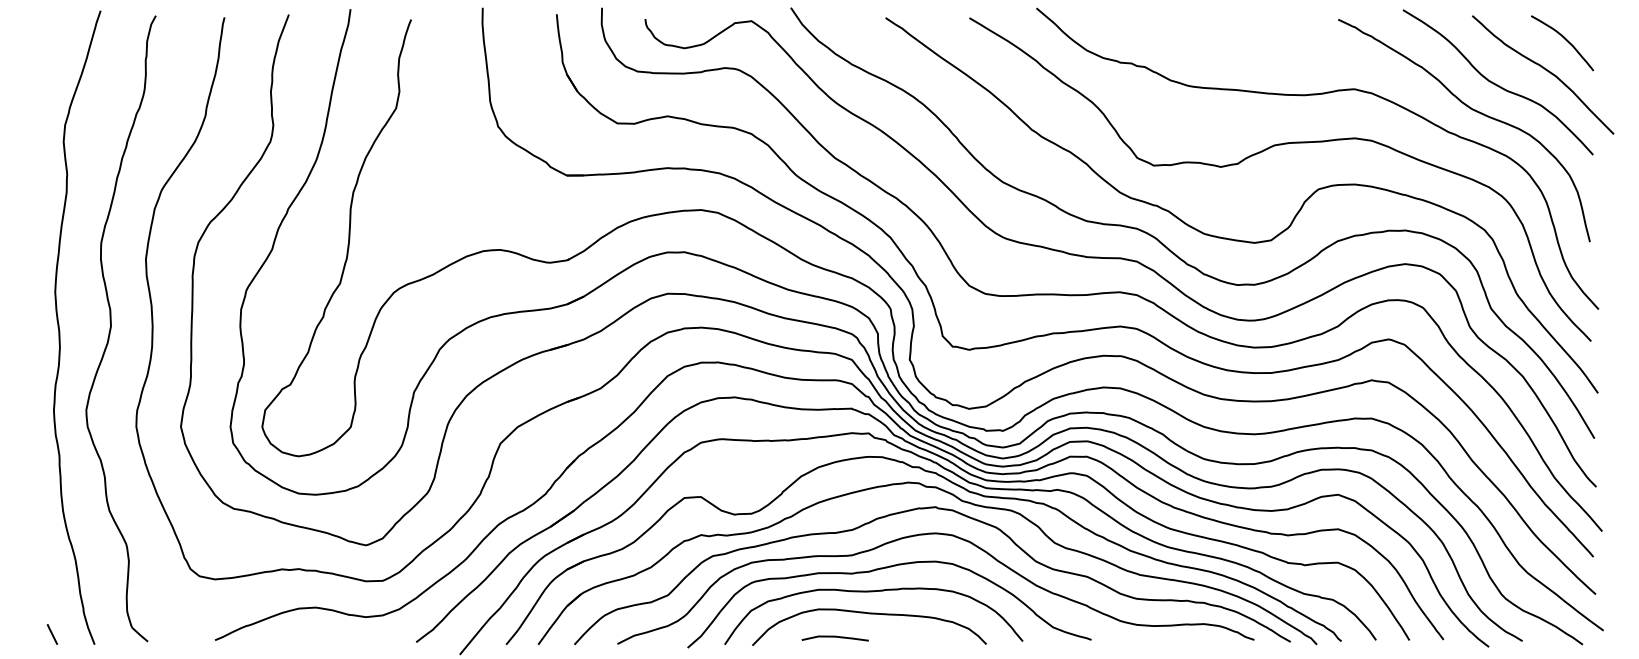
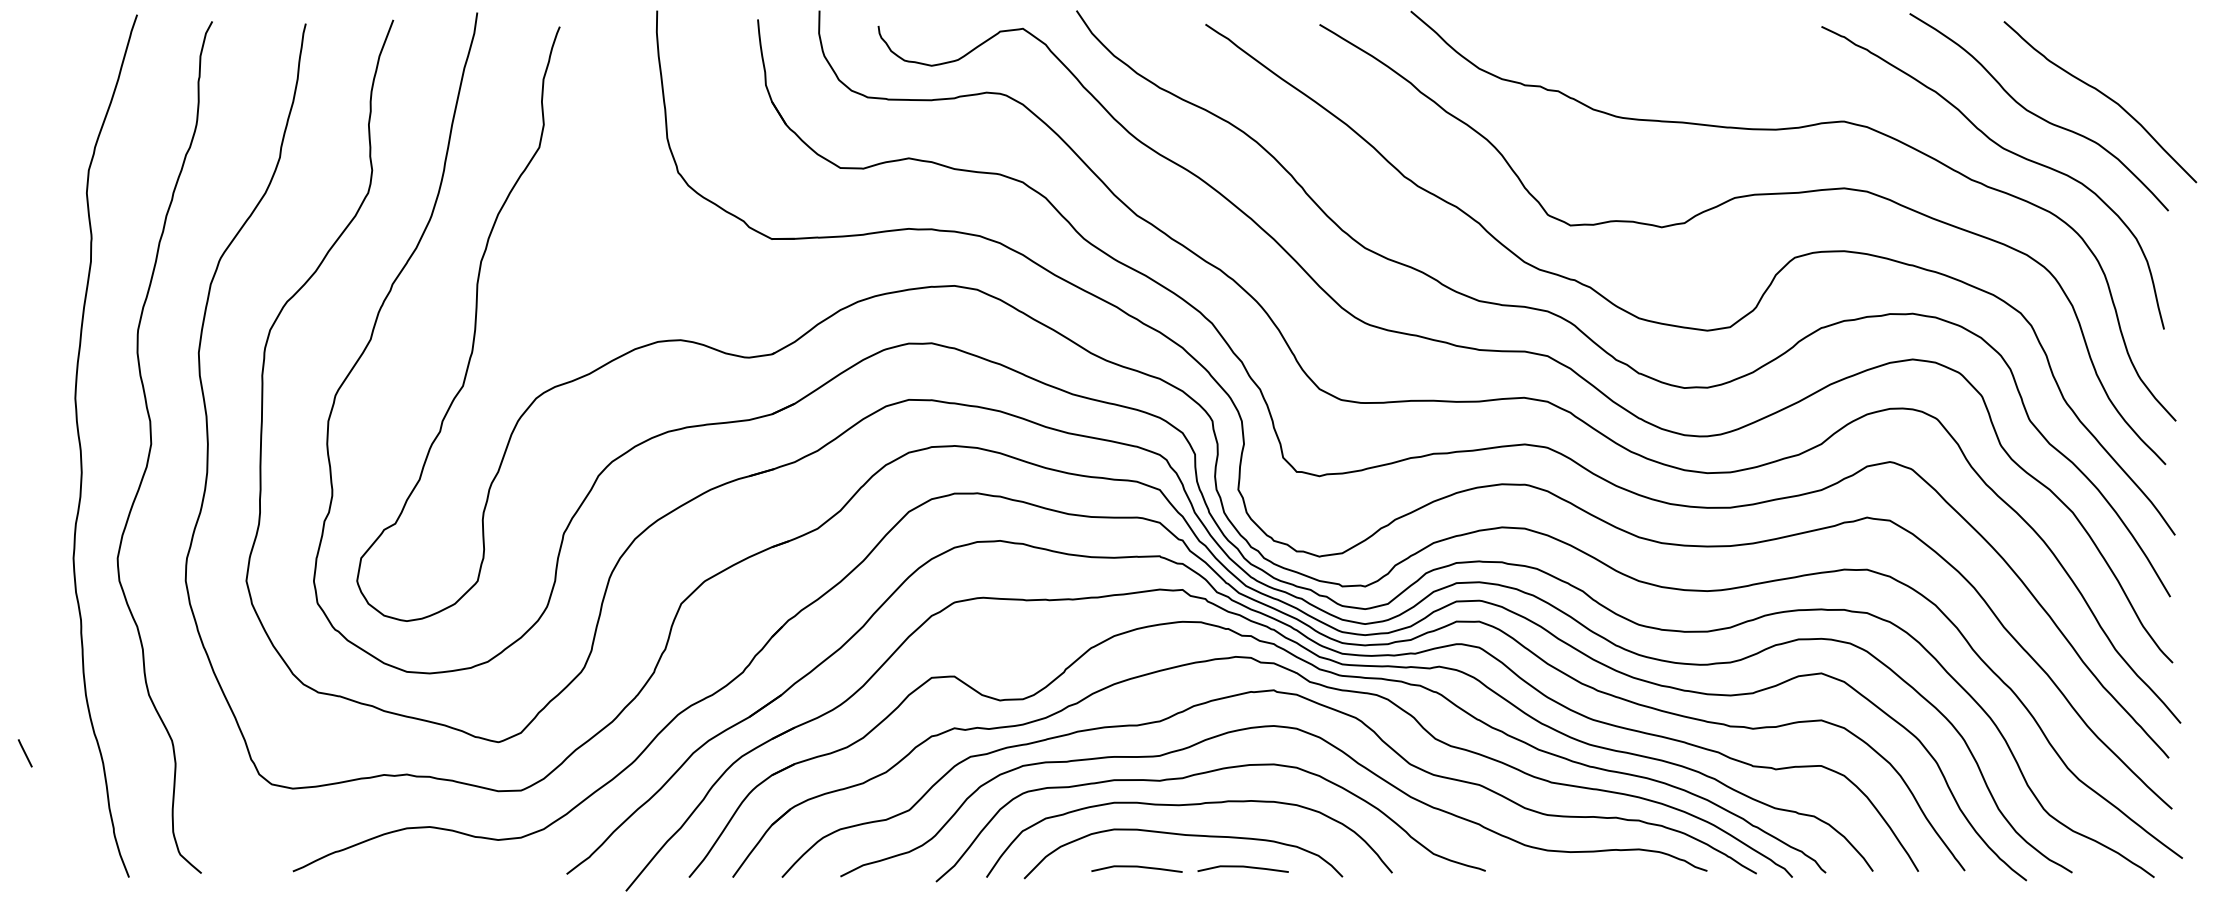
curve: (1565, 40) -> (2130, 55), removed
line: (52, 634) -> (25, 753), moved
curve: (912, 637) -> (1242, 867), added

